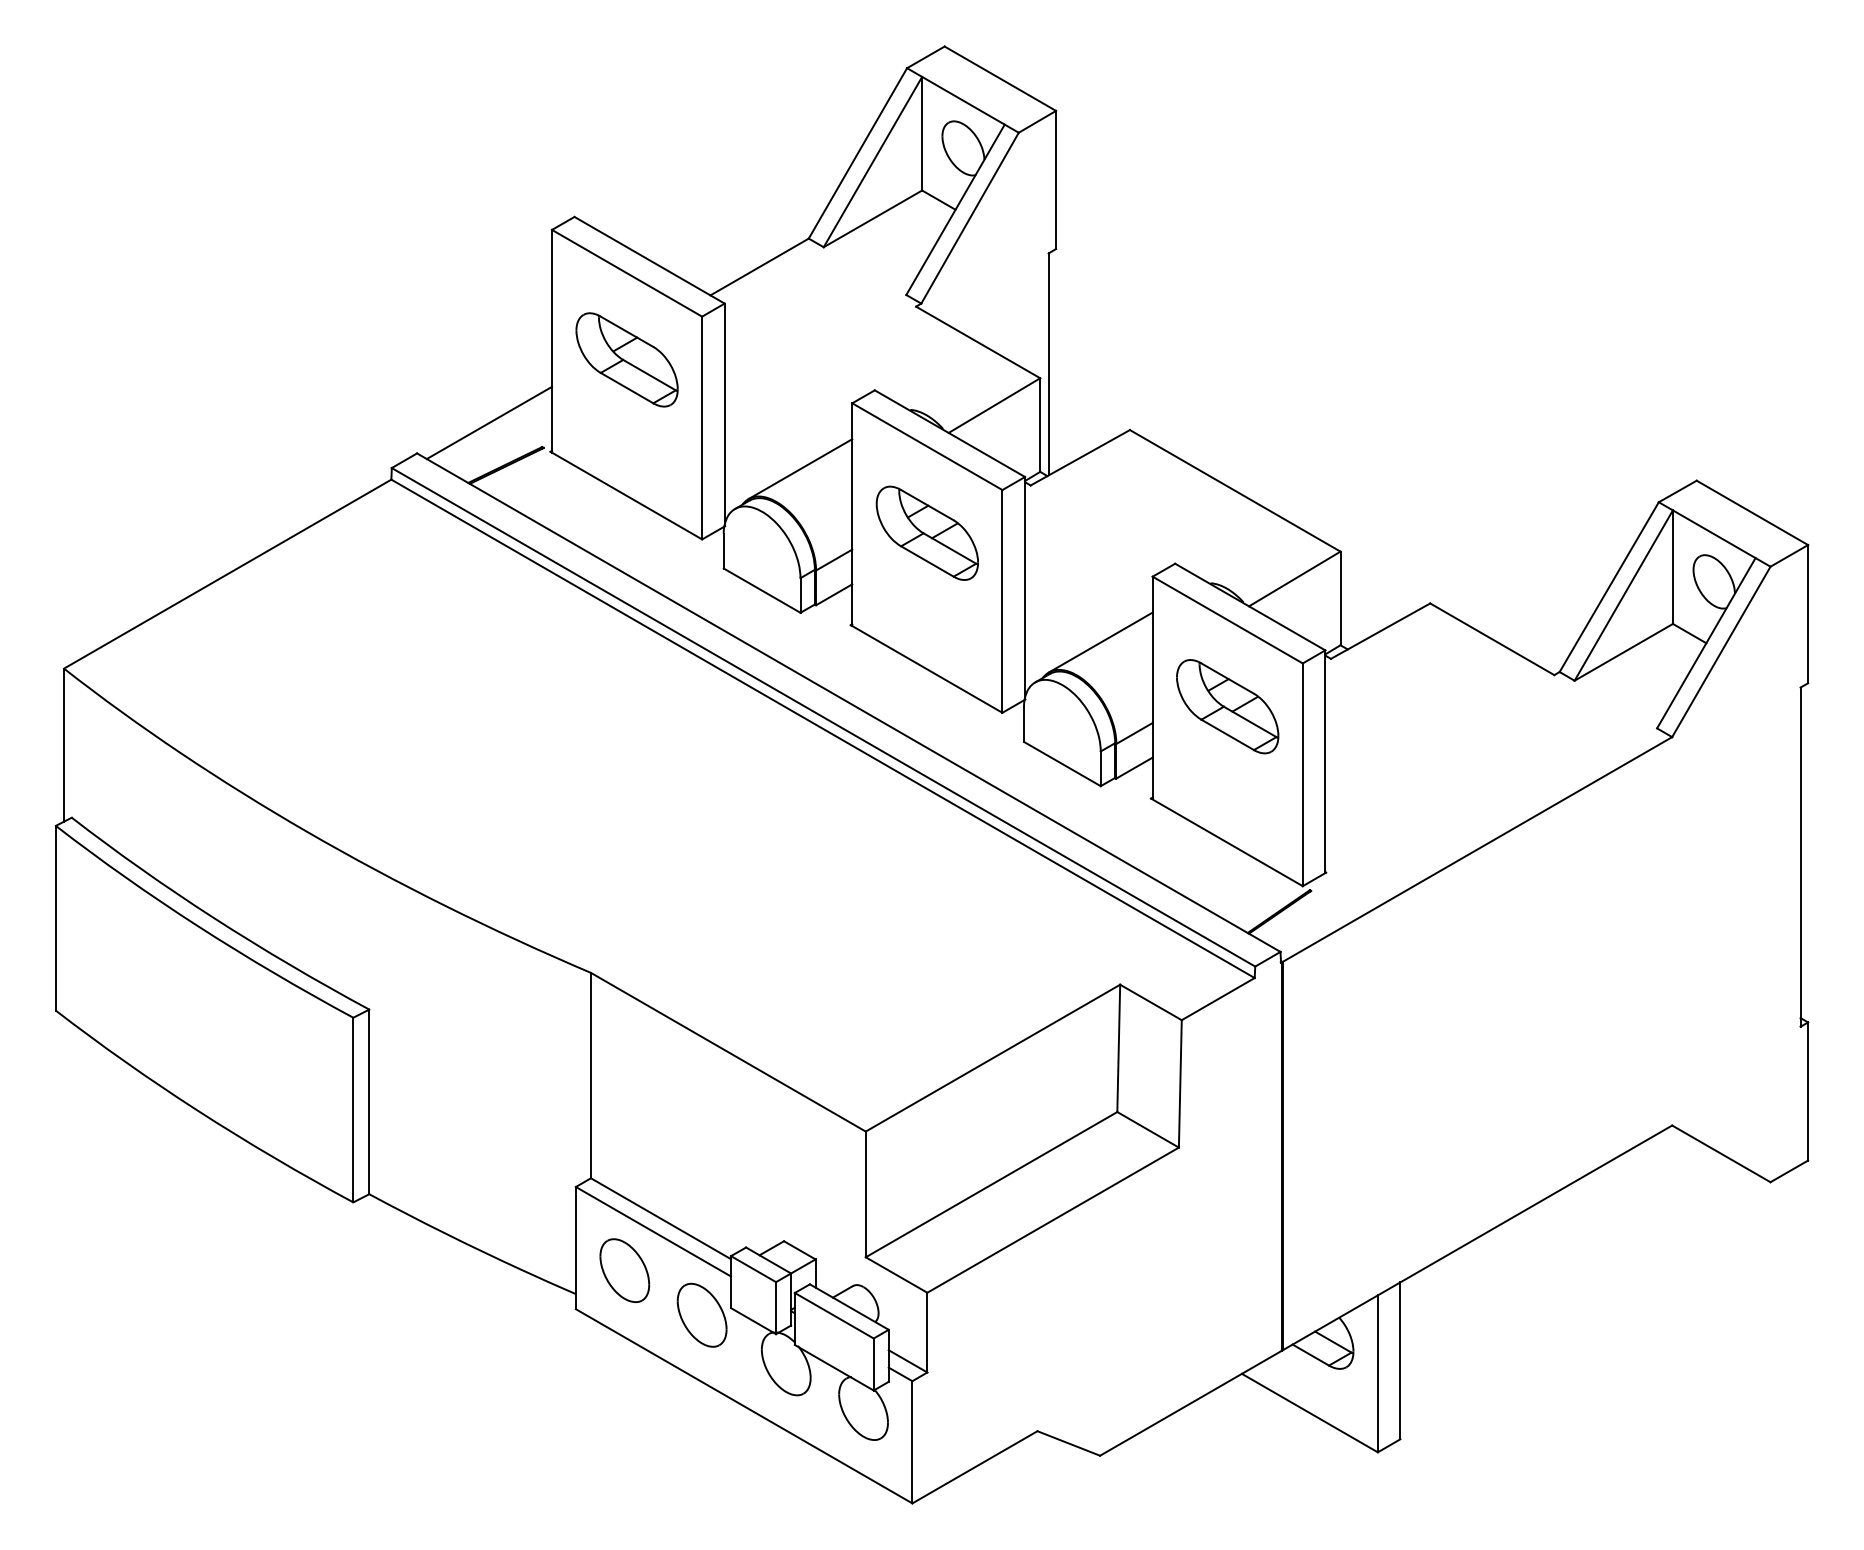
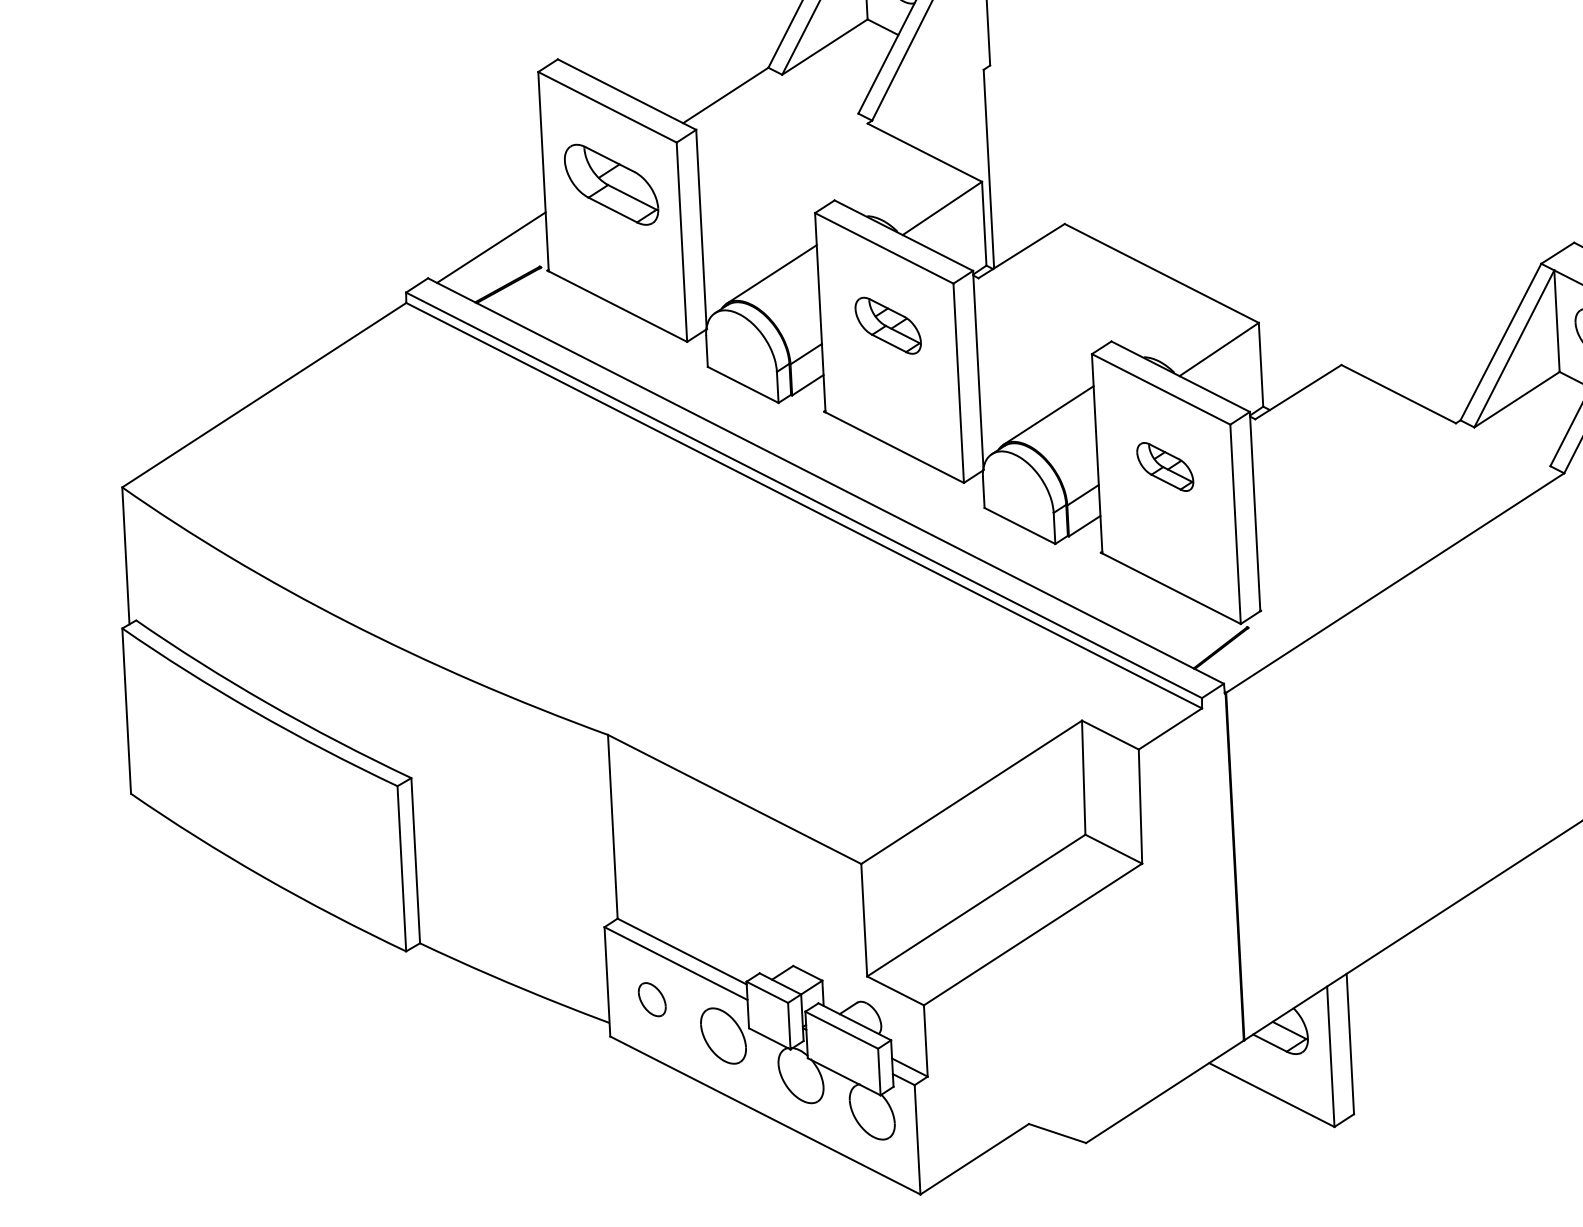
part: (926, 532) -> (887, 325), size x0.7
part: (1227, 706) -> (1164, 466), size x0.6
part: (624, 1270) -> (651, 999), size x0.6

